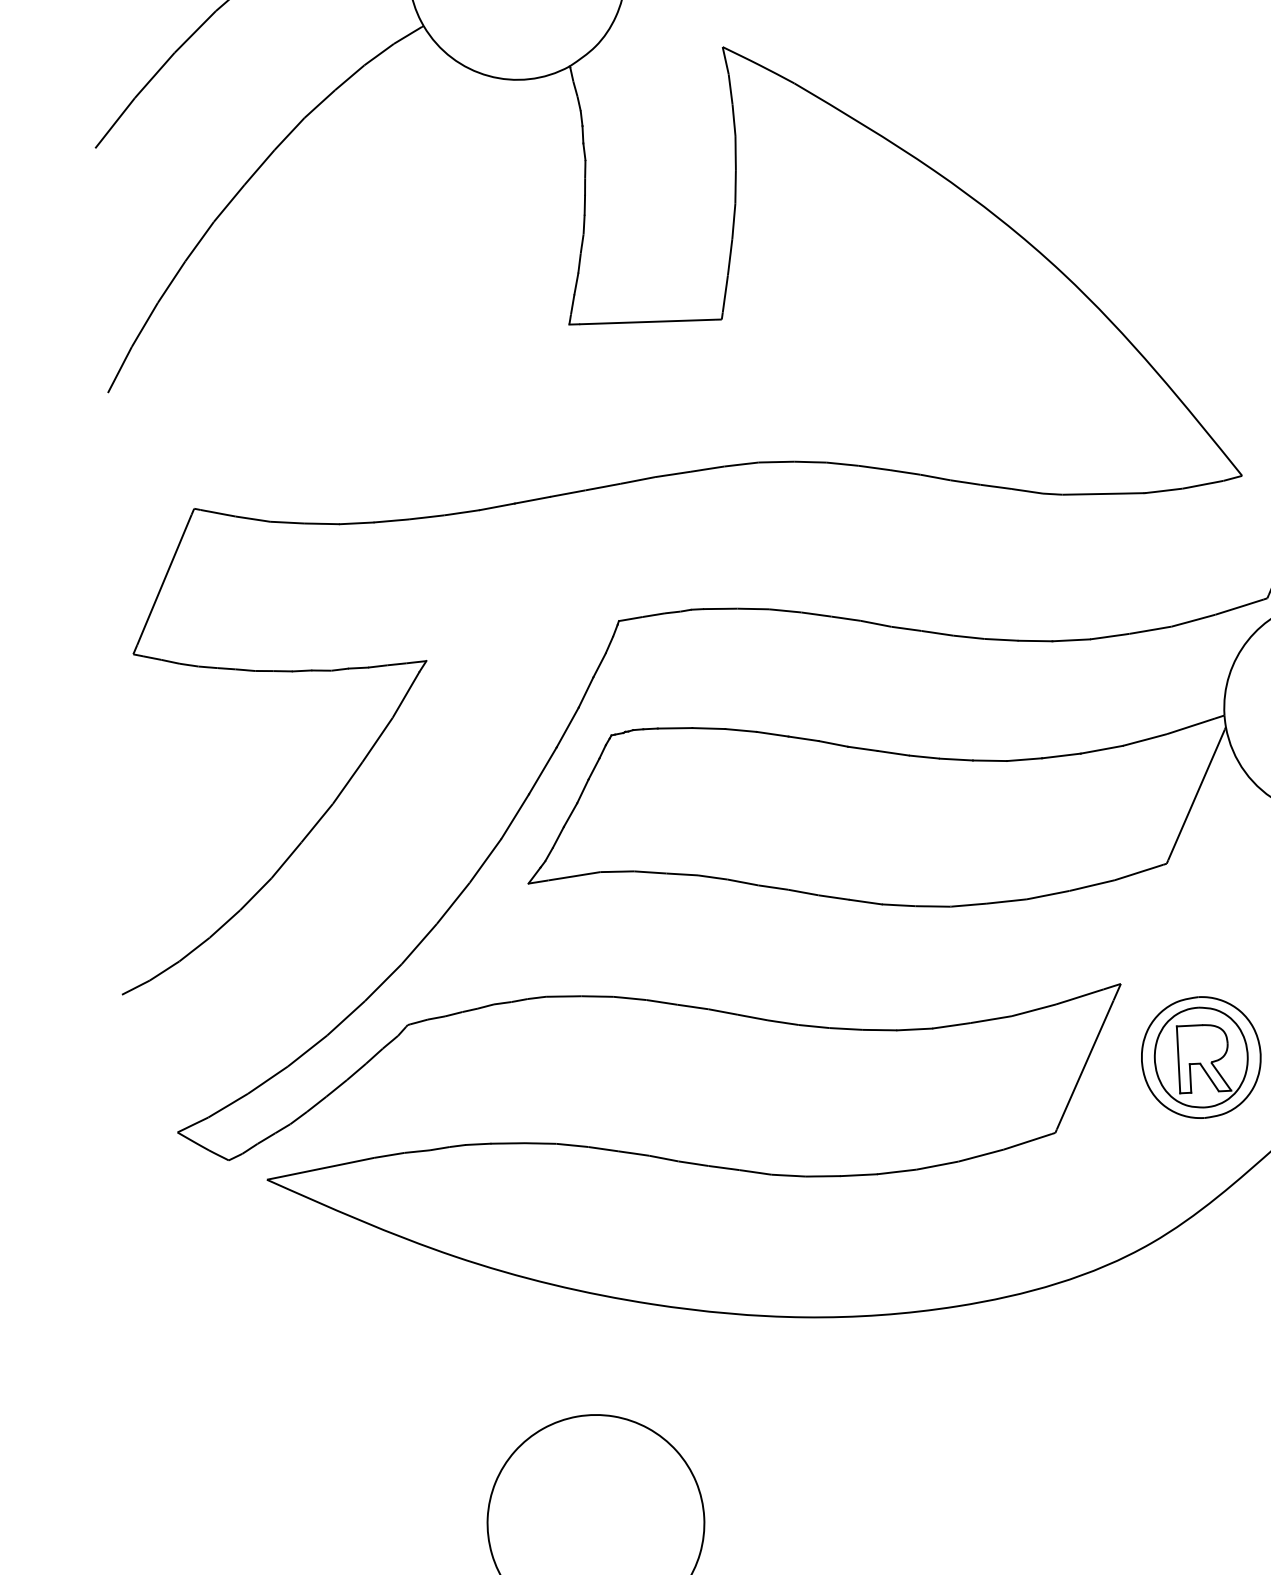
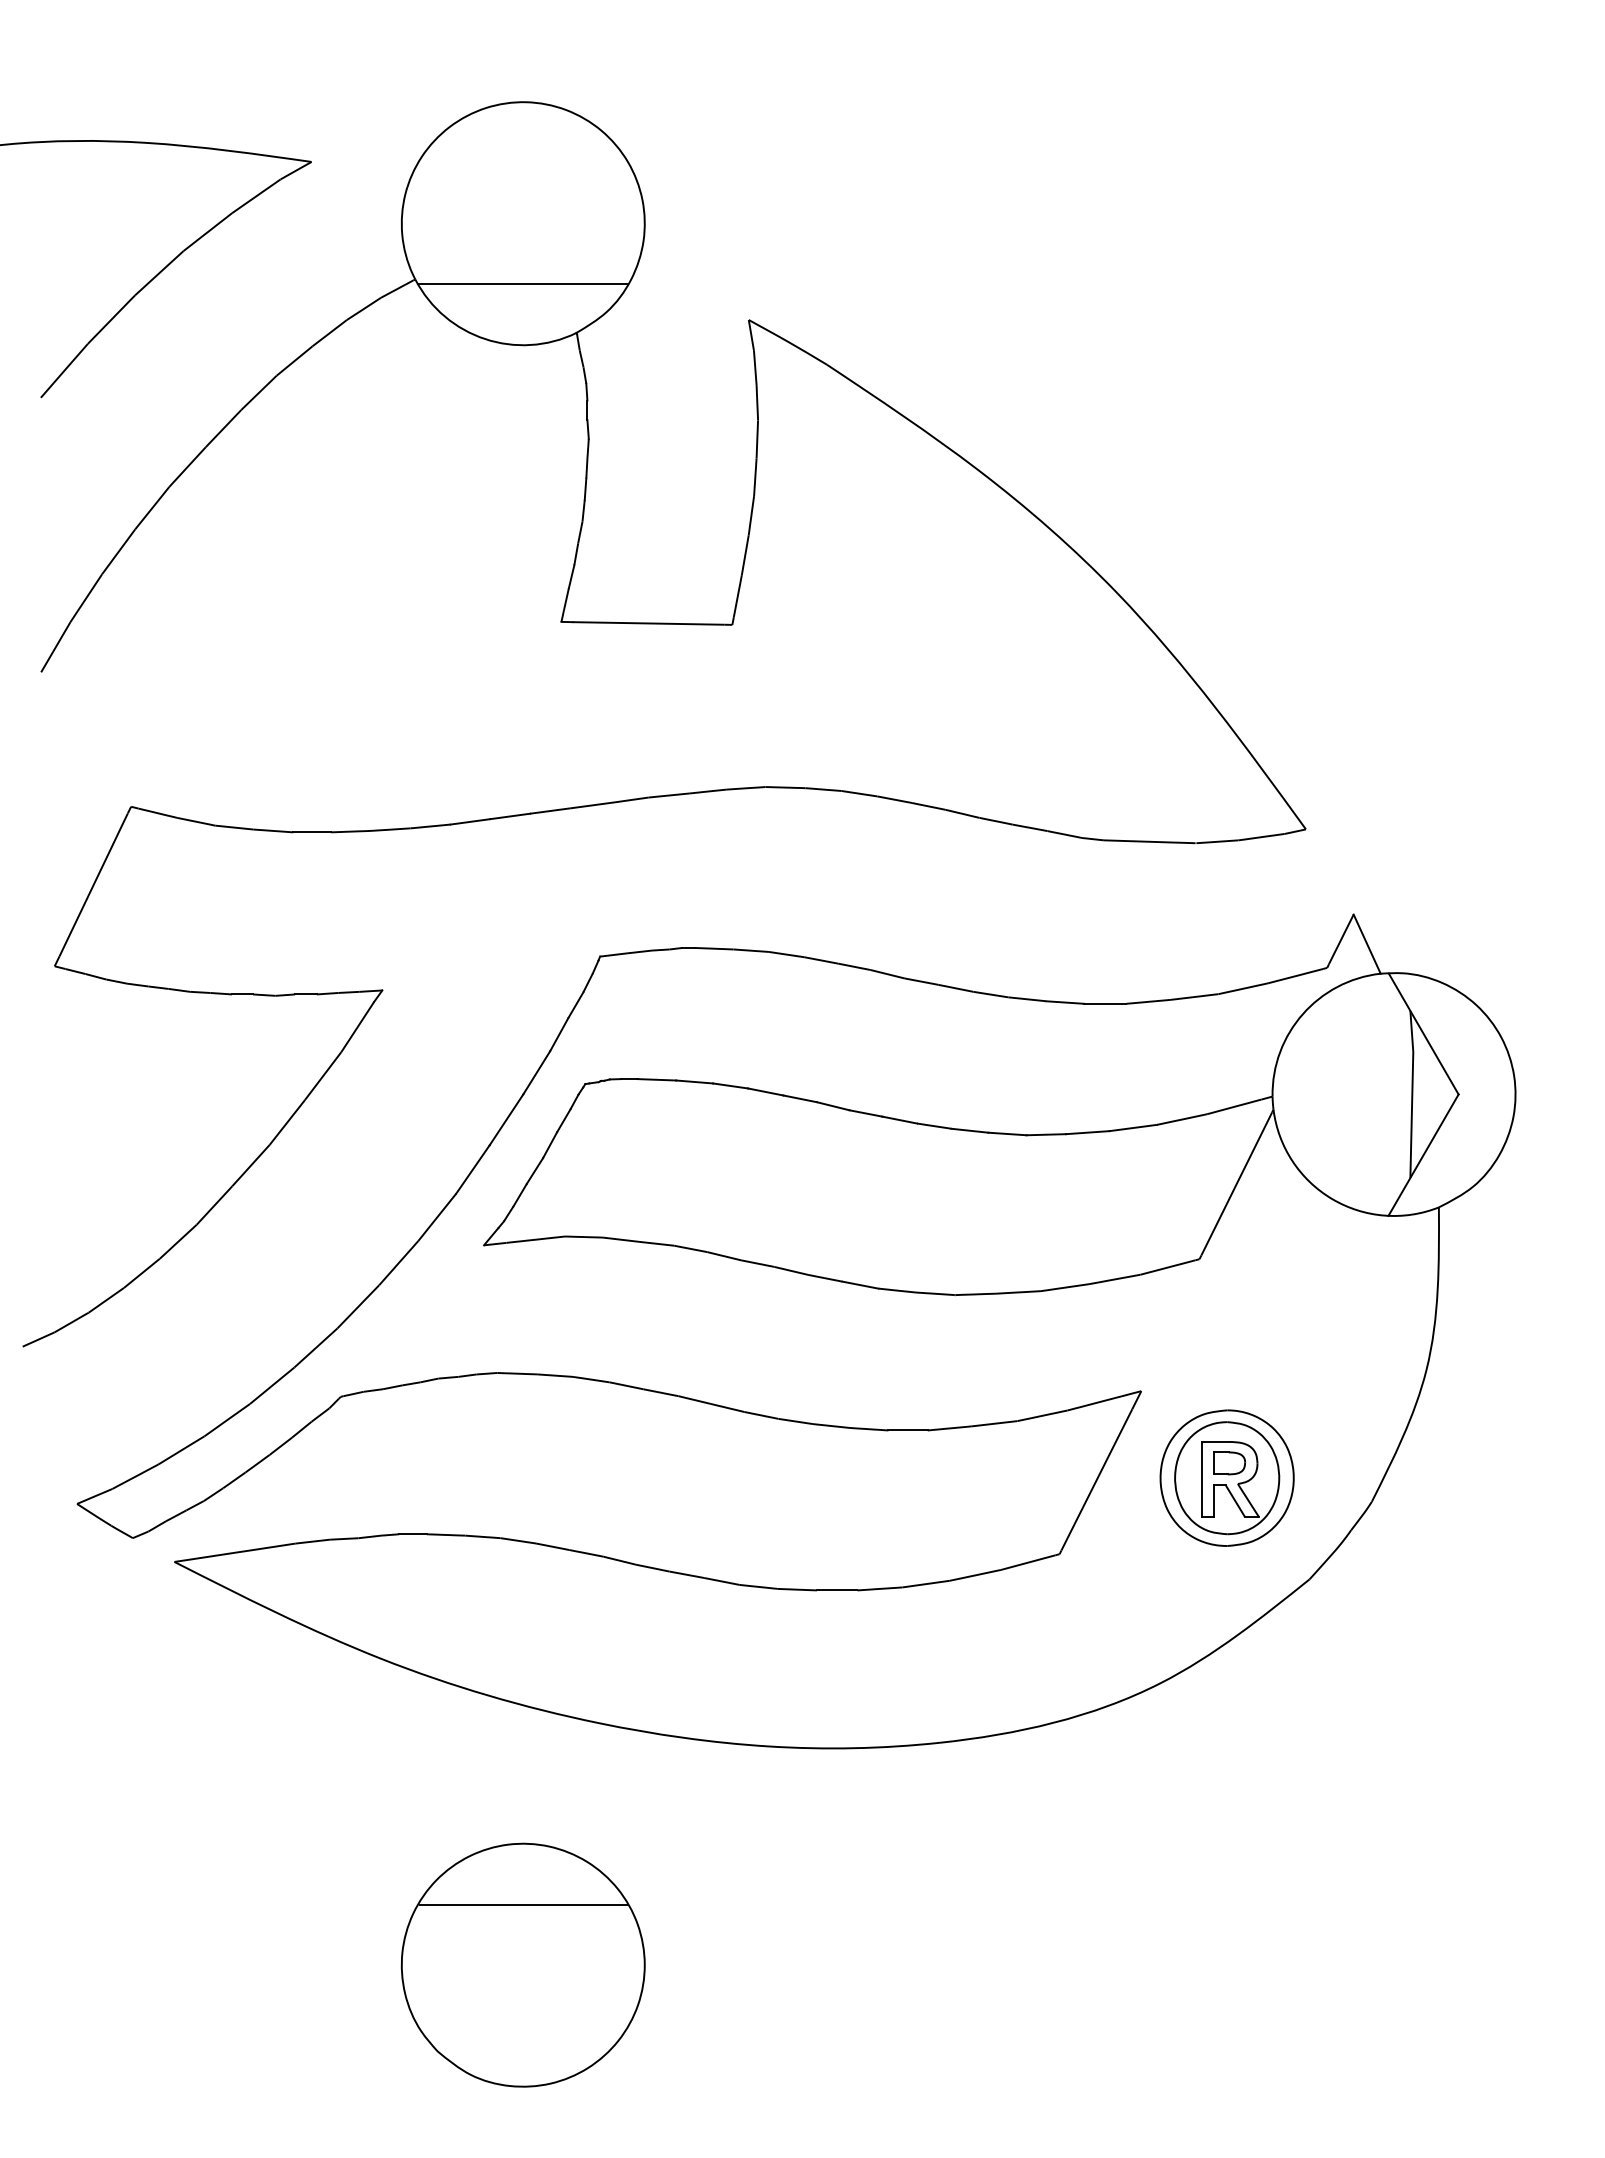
line: (519, 25) -> (522, 284), added
part: (1202, 1044) -> (1229, 1463), added
line: (592, 1469) -> (522, 1904), added

